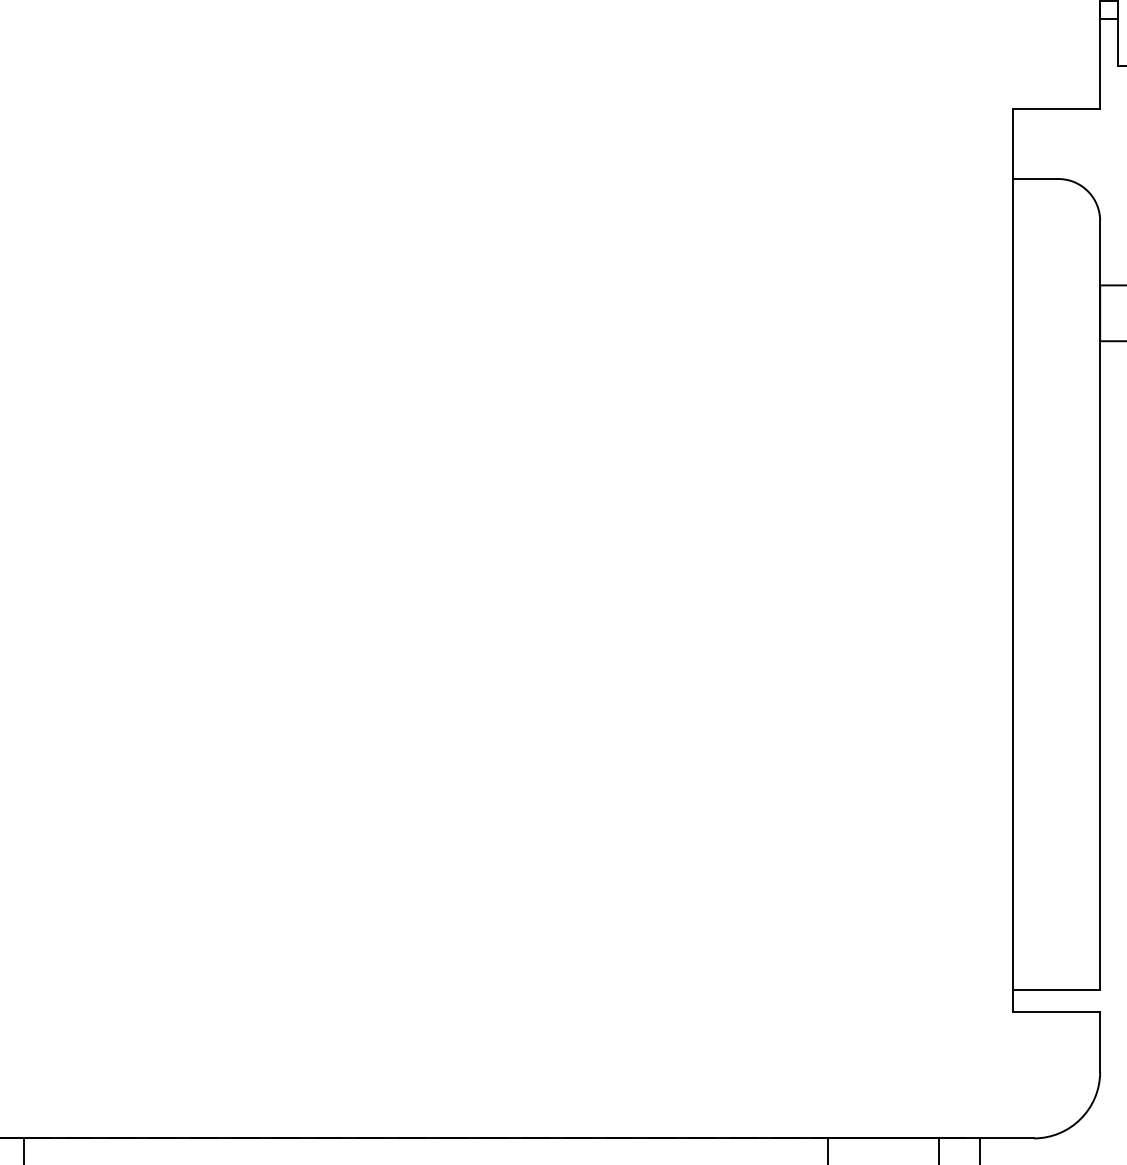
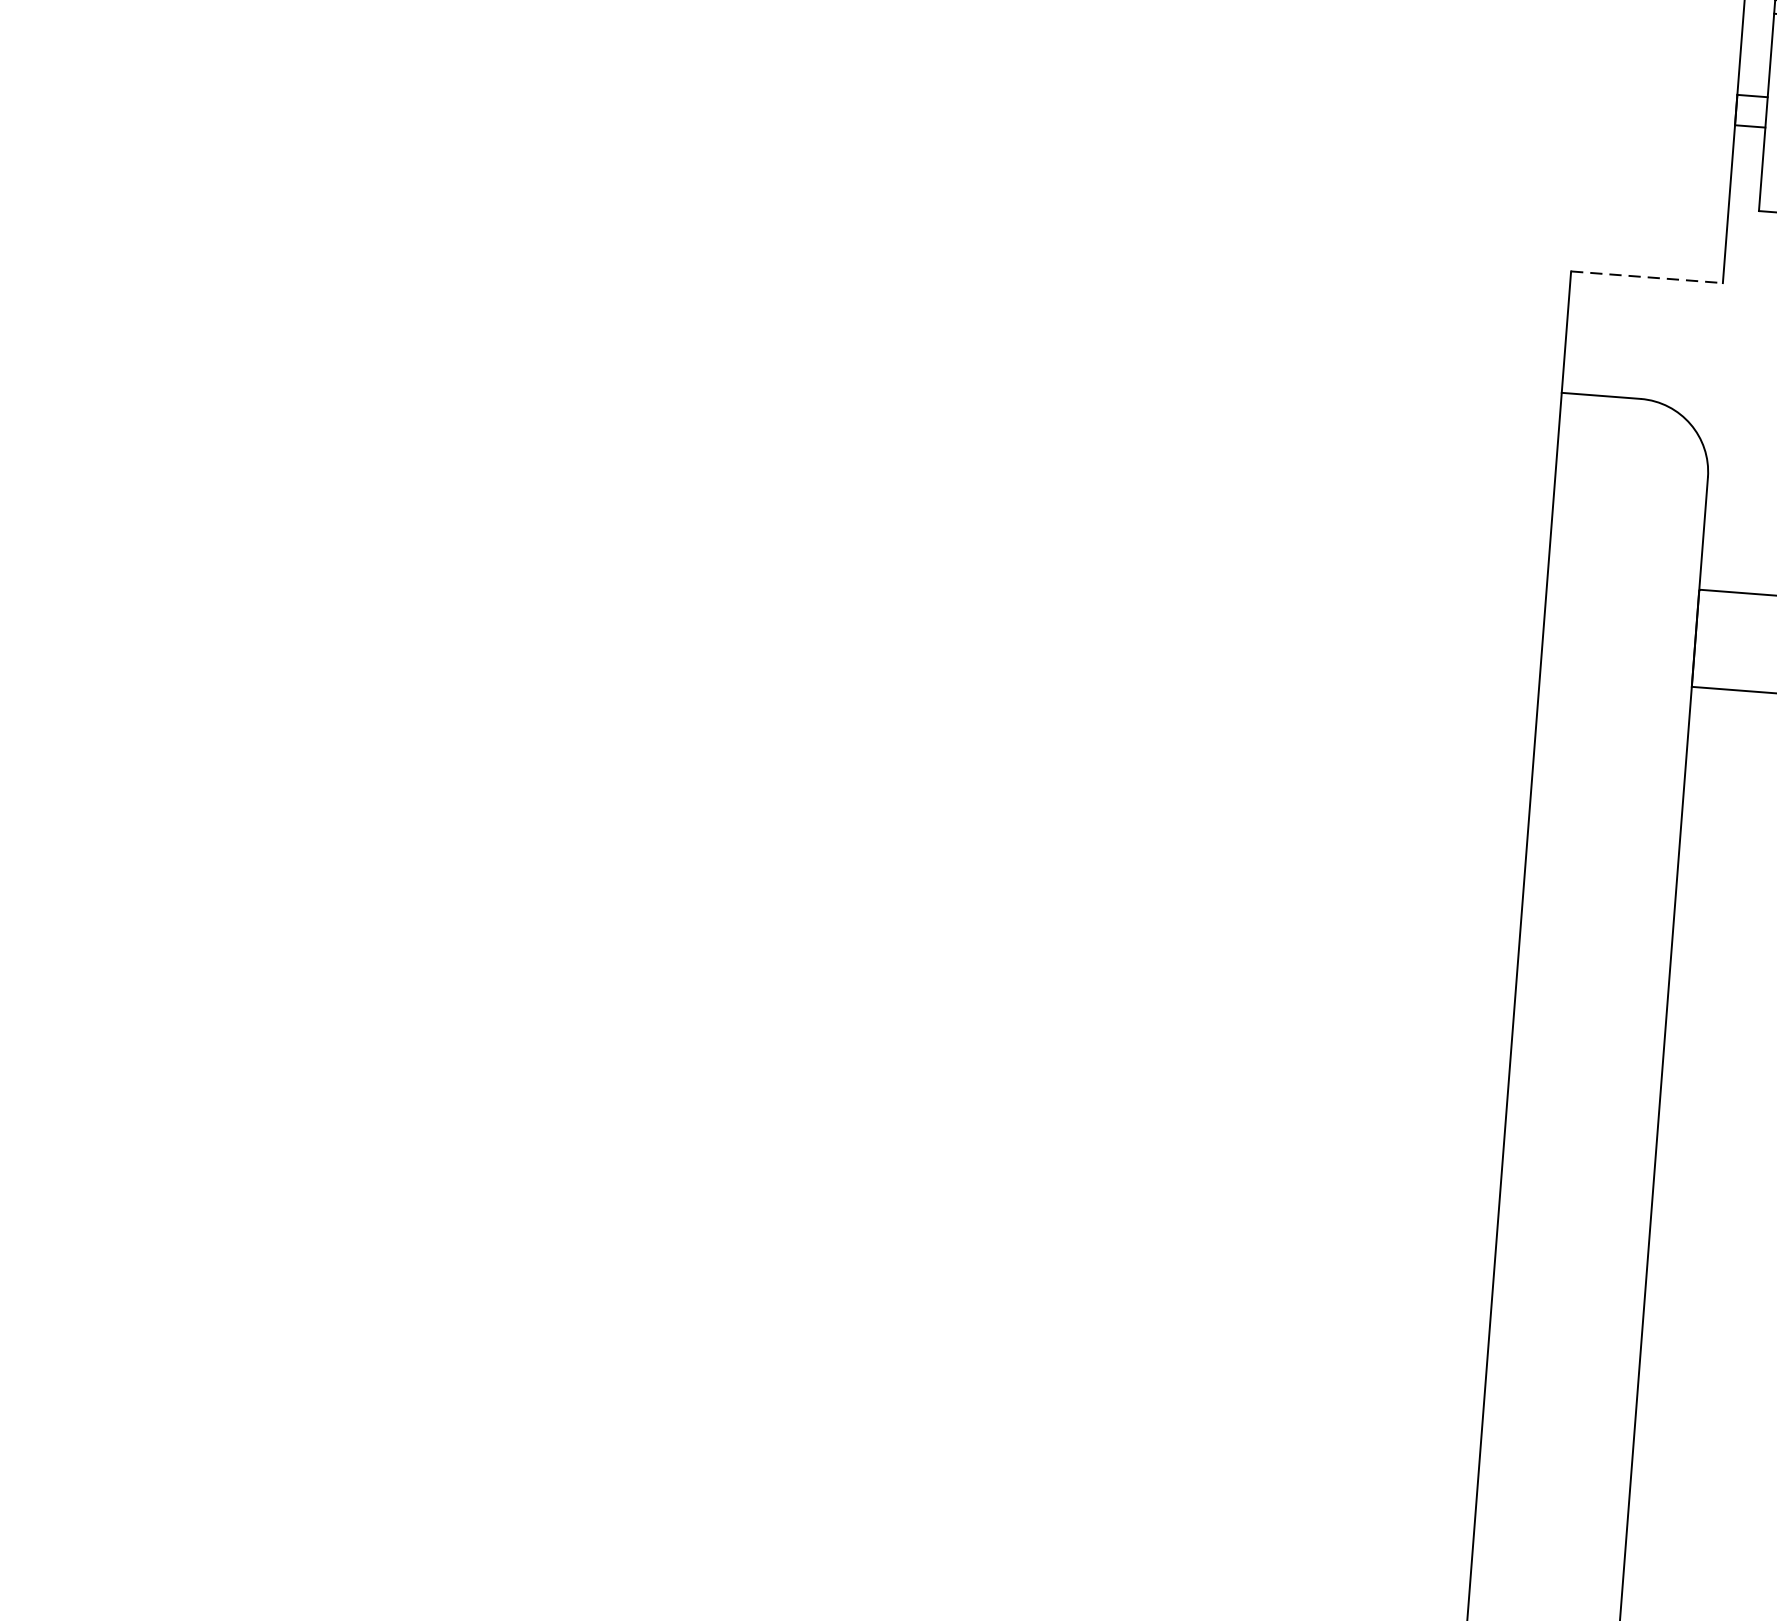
line: (1056, 109) -> (1646, 277), solid -> dashed

